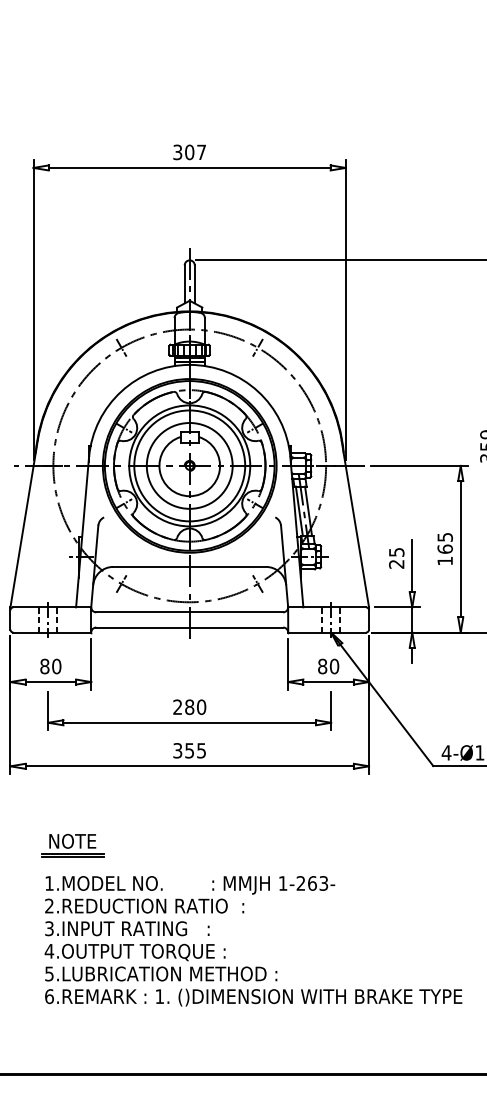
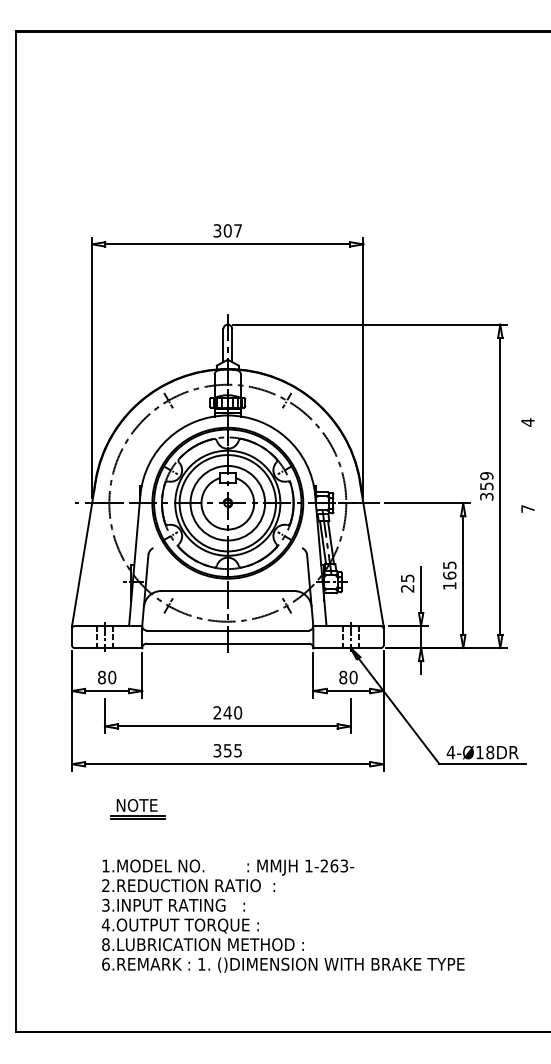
text: (189, 706) -> (227, 712), 280 -> 240
part: (73, 846) -> (137, 809), moved
text: (48, 973) -> (105, 944), 5.LUBRICATION -> 8.LUBRICATION

